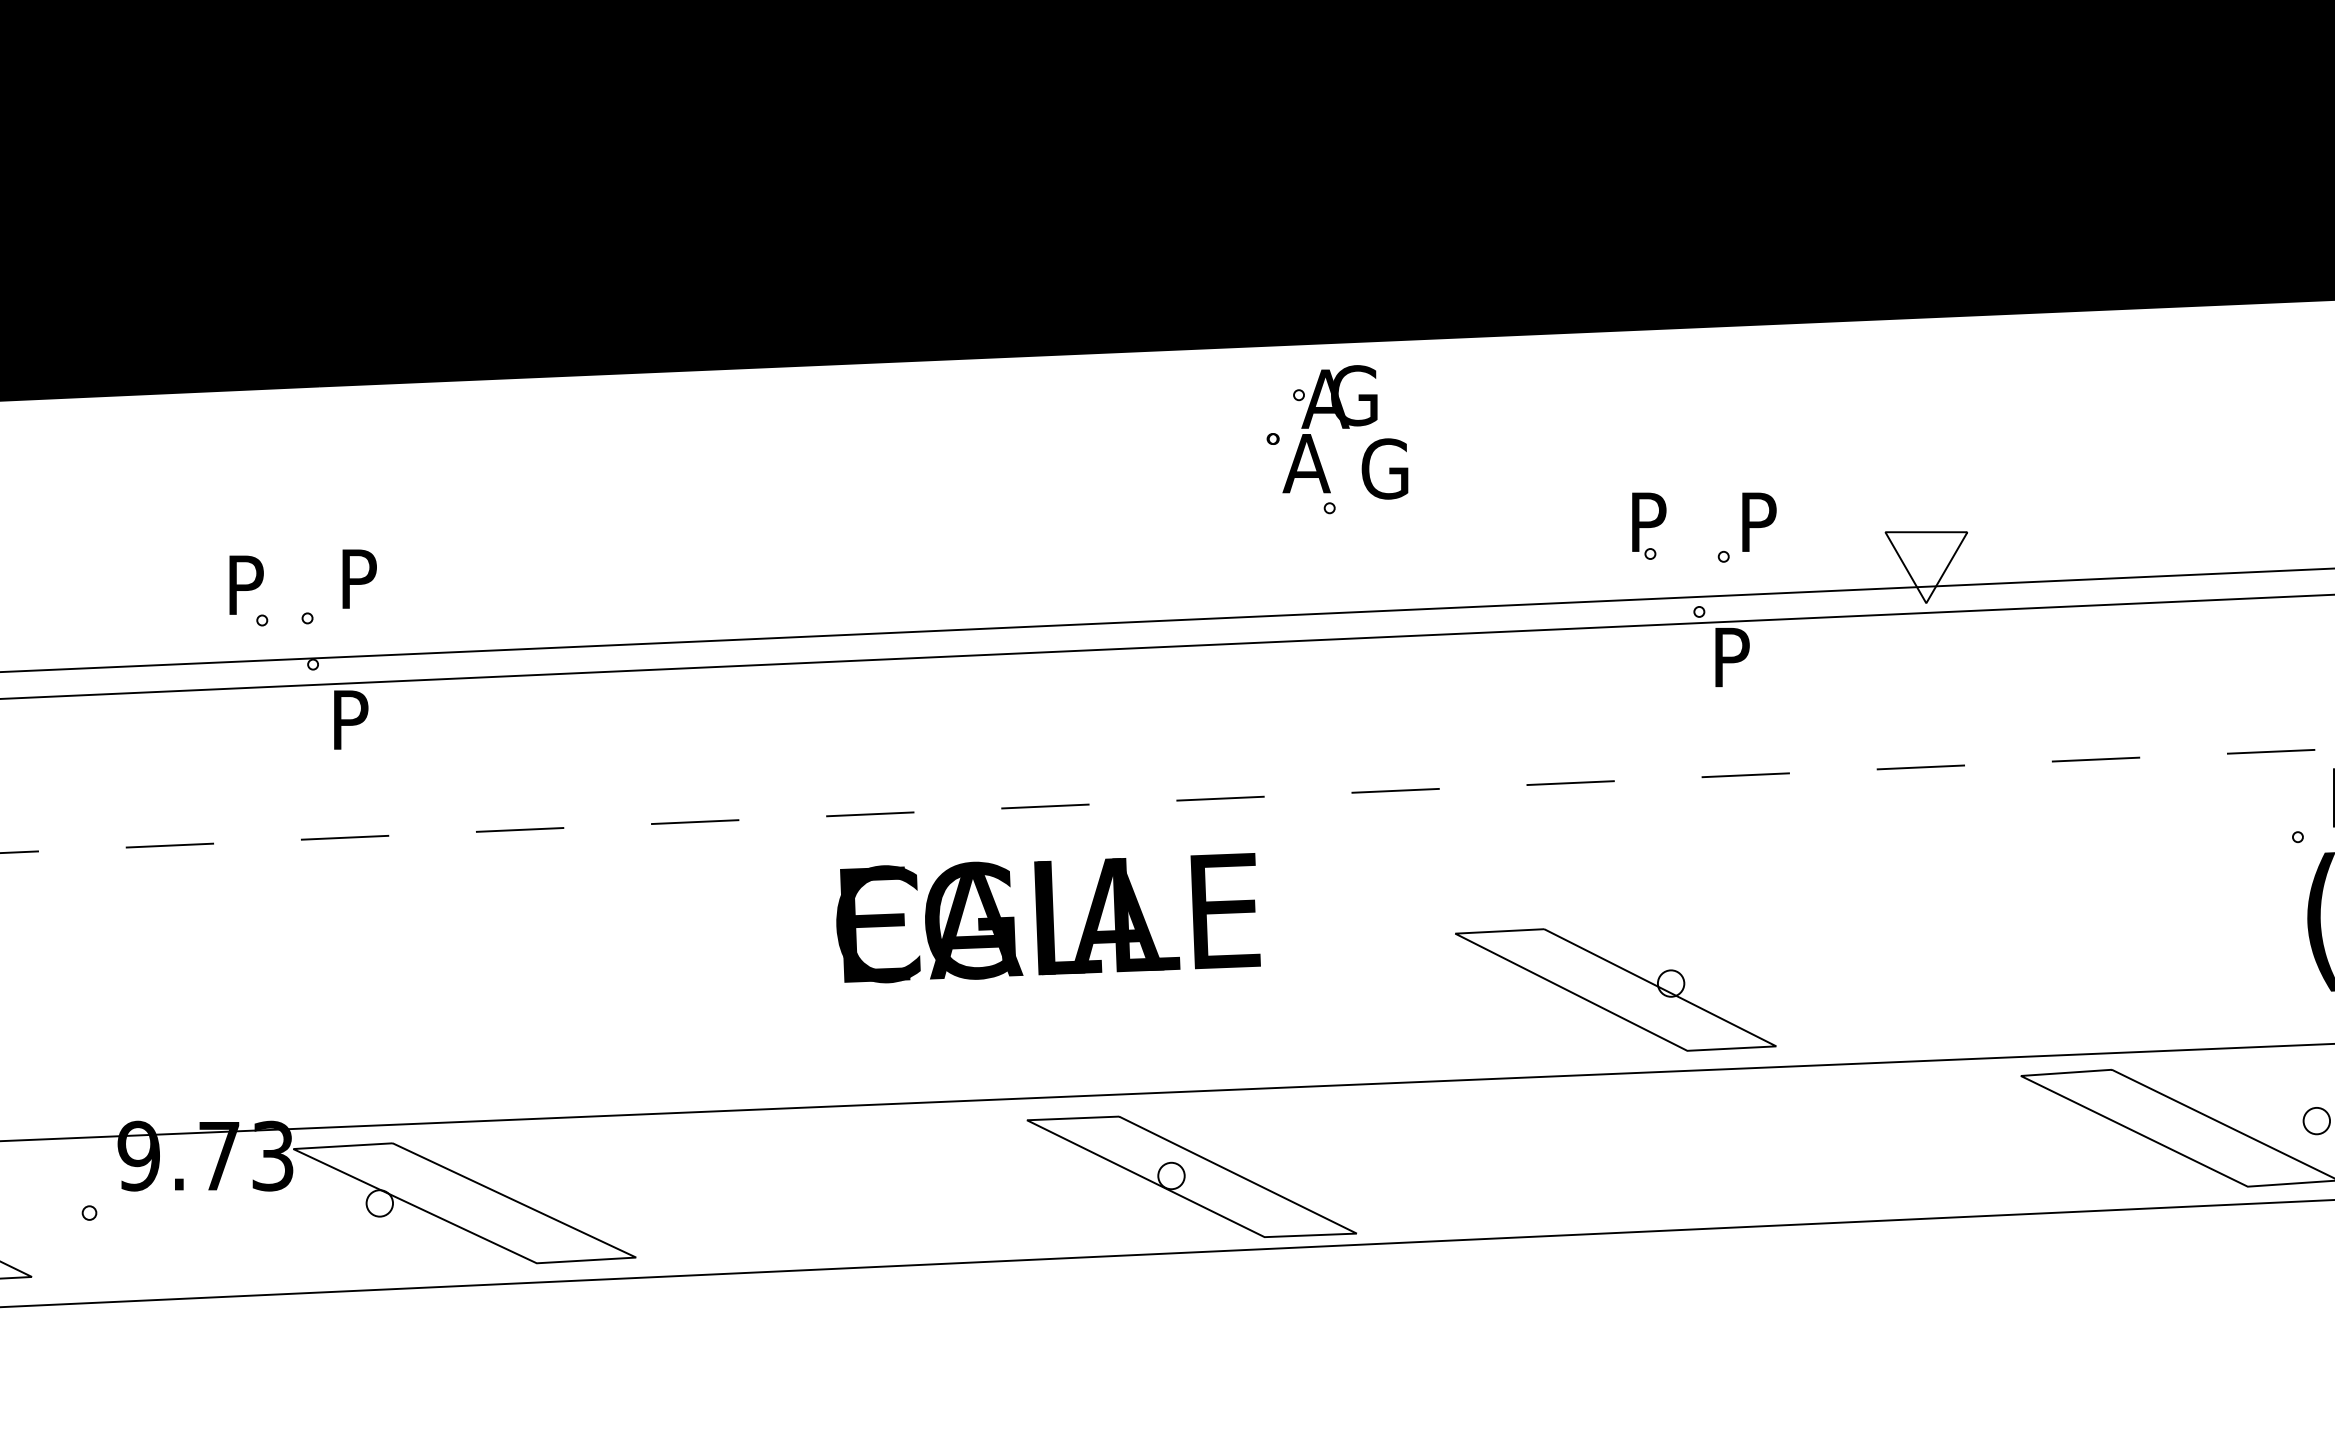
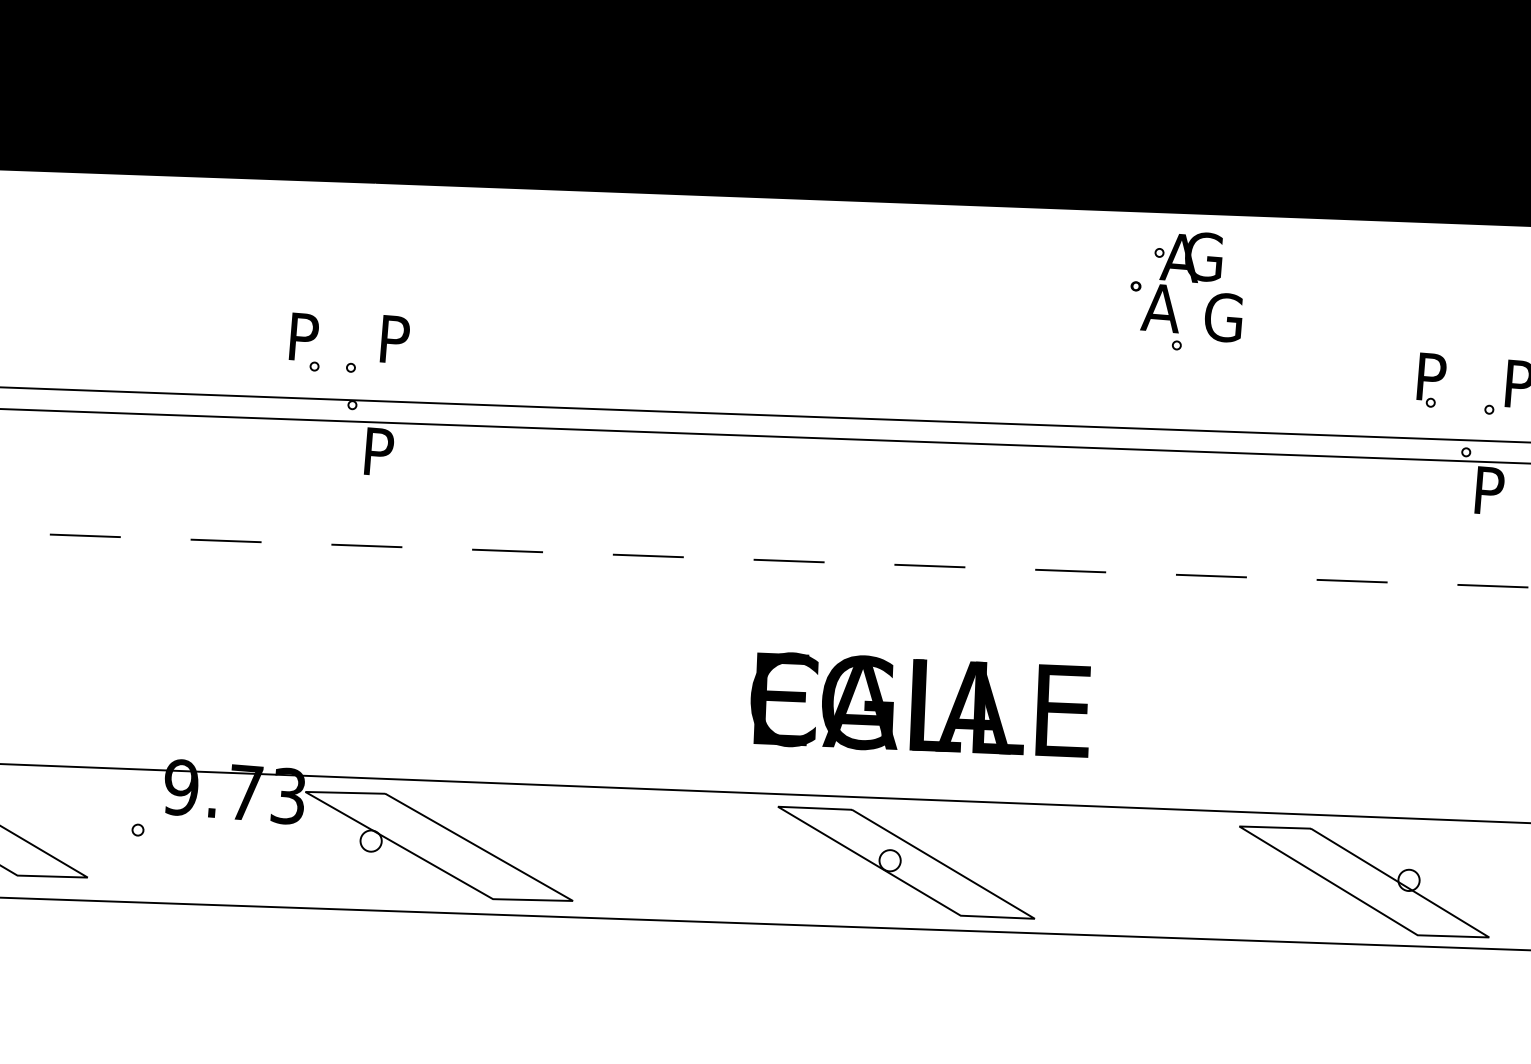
text: (1048, 918) -> (921, 705), moved
part: (1615, 989) -> (1364, 881), moved
part: (1191, 1176) -> (906, 862), moved

